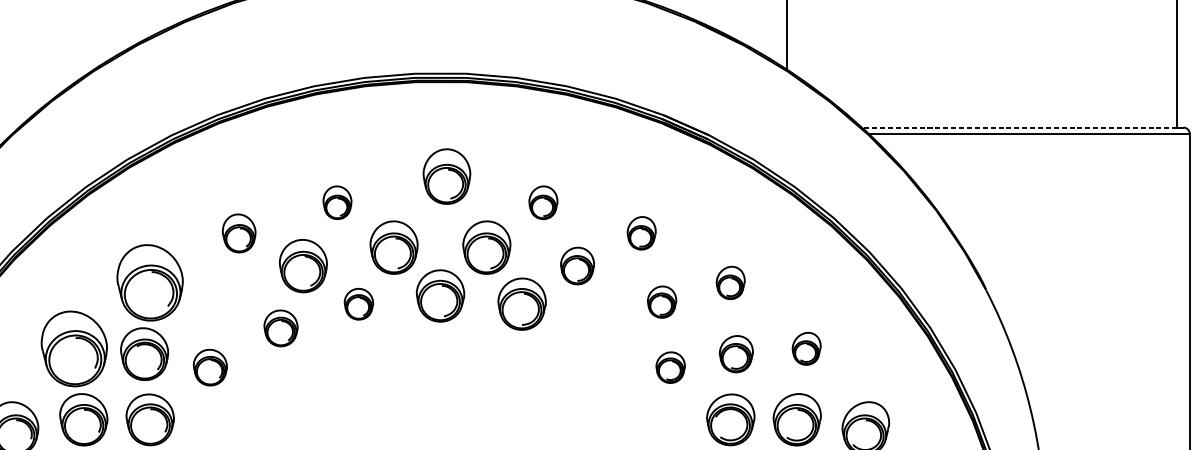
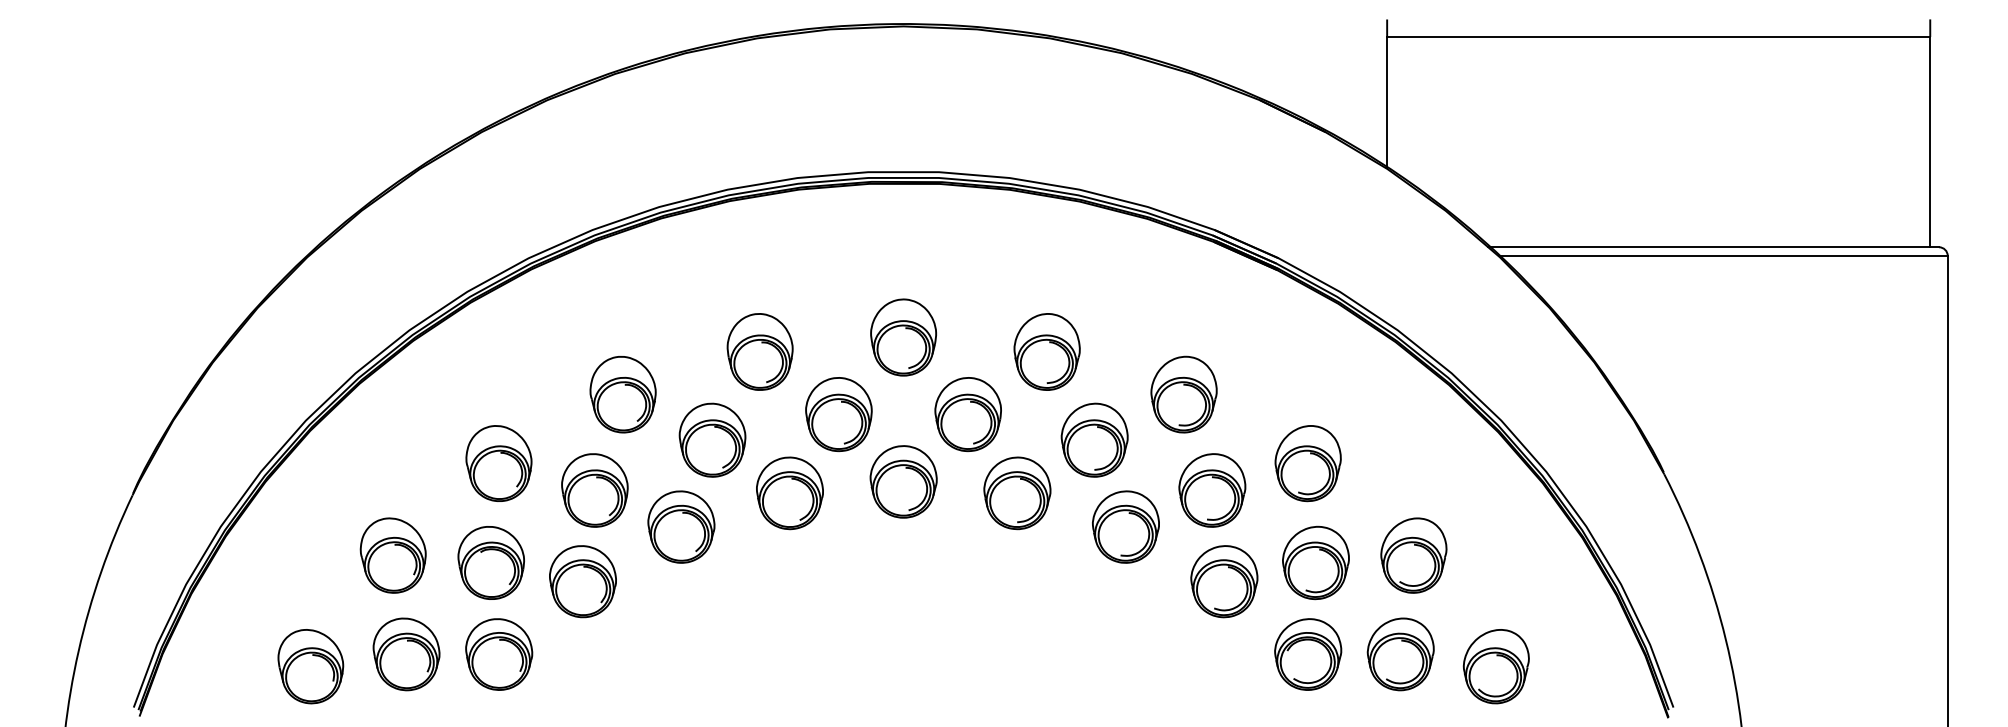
line: (1018, 127) -> (1709, 247), dashed -> solid
part: (446, 176) -> (903, 337), moved
part: (337, 202) -> (759, 351), size x1.67
part: (543, 202) -> (1046, 351), size x1.67
part: (238, 233) -> (622, 394), size x1.43
part: (641, 233) -> (1183, 394), size x1.67
part: (577, 265) -> (1094, 439), size x1.43
part: (149, 282) -> (498, 463), size x0.71
part: (730, 282) -> (1307, 463), size x1.67
part: (218, 302) -> (594, 490), added
part: (662, 302) -> (1212, 490), size x1.67
part: (358, 304) -> (789, 493), size x1.67
part: (281, 327) -> (681, 526), size x1.43
part: (599, 327) -> (1125, 526), added
part: (73, 348) -> (392, 555), size x0.71
part: (806, 348) -> (1413, 555), size x1.67
part: (736, 353) -> (1315, 562), size x1.43
part: (210, 367) -> (582, 581), size x1.43
part: (670, 367) -> (1224, 581), size x1.67

